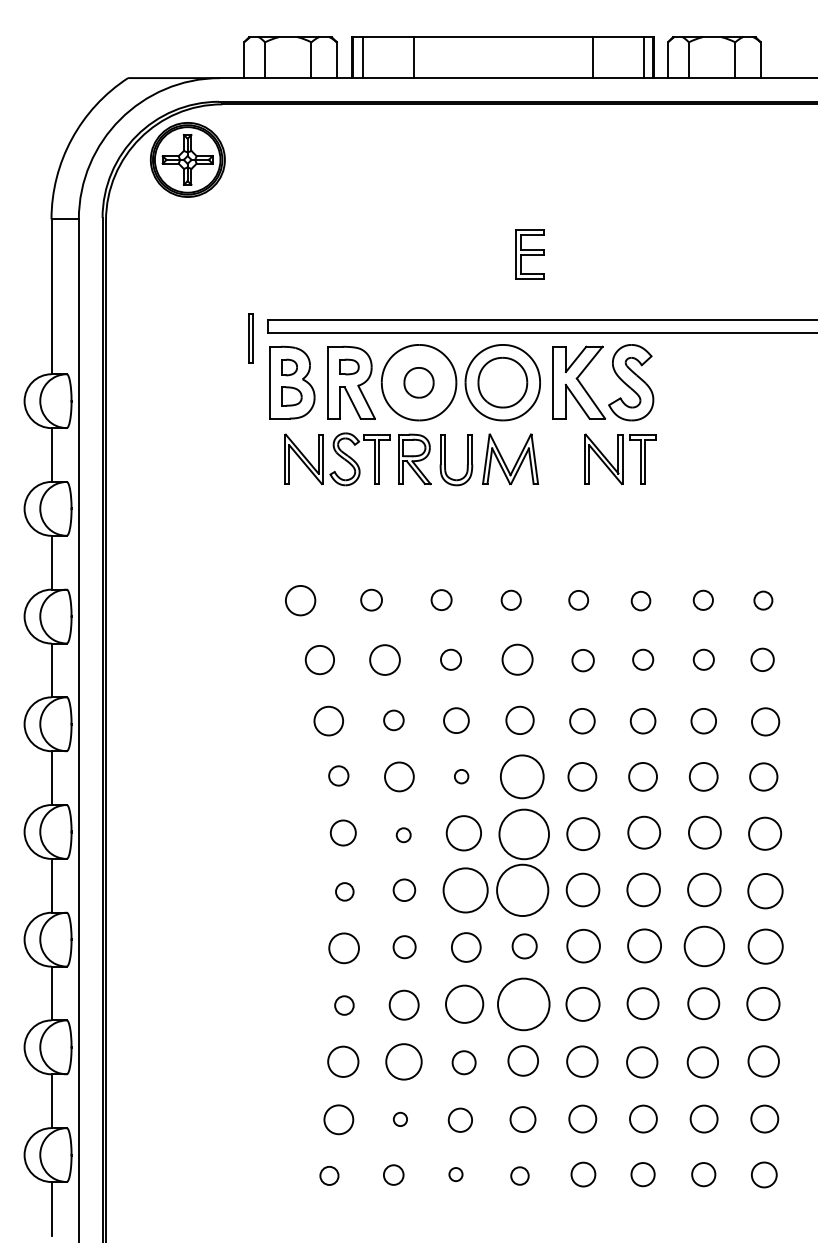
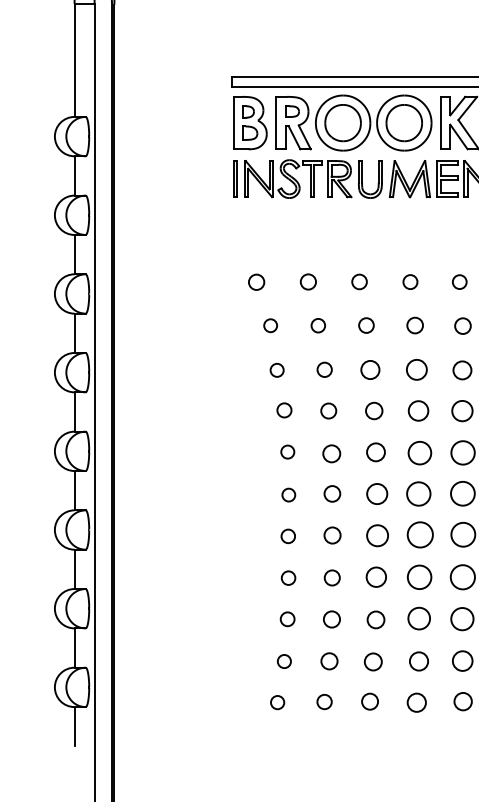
part: (529, 254) -> (447, 179), moved
part: (250, 338) -> (235, 179), moved
part: (418, 382) -> (342, 122), size x1.67
circle: (300, 600) -> (256, 282), size x0.71
circle: (319, 659) -> (270, 325), size x0.62
circle: (385, 659) -> (318, 325), size x0.62
circle: (517, 659) -> (415, 325), size x0.71
circle: (328, 721) -> (276, 370), size x0.62
circle: (399, 776) -> (328, 410), size x0.71
circle: (461, 776) -> (374, 410), size x1.67
circle: (522, 776) -> (418, 410), size x0.62
circle: (343, 832) -> (287, 451), size x0.71
circle: (464, 833) -> (376, 452), size x0.71
circle: (523, 833) -> (419, 452), size x0.62
circle: (403, 834) -> (331, 453), size x1.67
circle: (465, 890) -> (377, 494), size x0.62
circle: (522, 890) -> (418, 494), size x0.62
circle: (524, 946) -> (420, 535), size x1.43
circle: (343, 948) -> (287, 536), size x0.62
circle: (464, 1003) -> (376, 576), size x0.71
circle: (523, 1004) -> (419, 577), size x0.62
circle: (404, 1005) -> (332, 578), size x0.71
circle: (342, 1061) -> (287, 619), size x0.62
circle: (403, 1062) -> (331, 619), size x0.62
circle: (338, 1119) -> (284, 661), size x0.62
circle: (400, 1119) -> (329, 661), size x1.67
circle: (455, 1174) -> (369, 701), size x1.67
circle: (519, 1175) -> (416, 702), size x1.43

